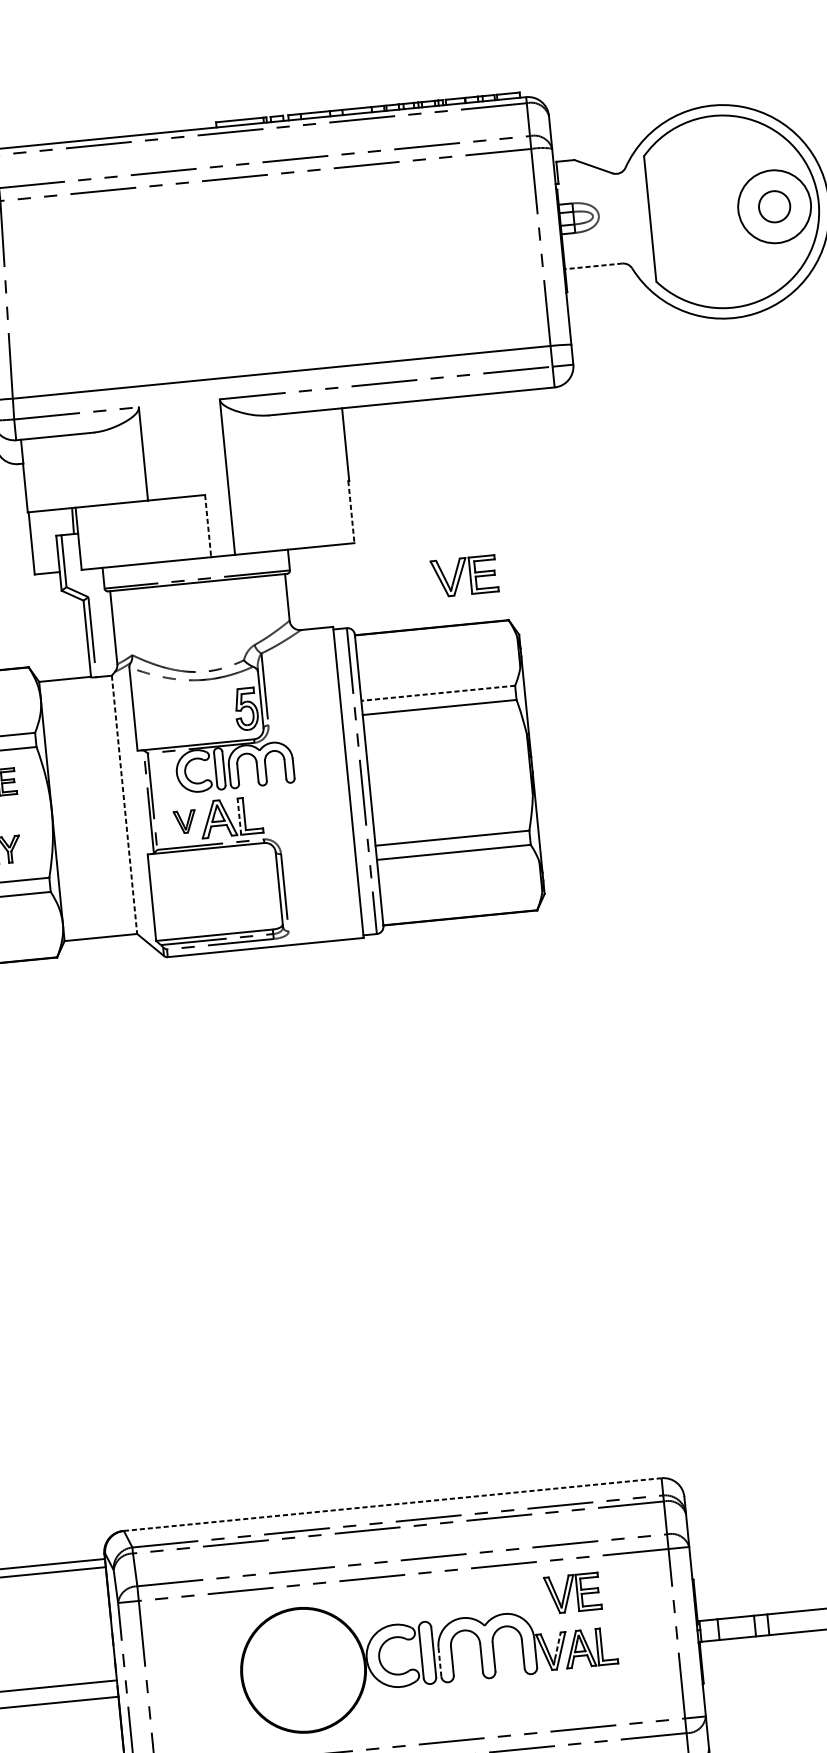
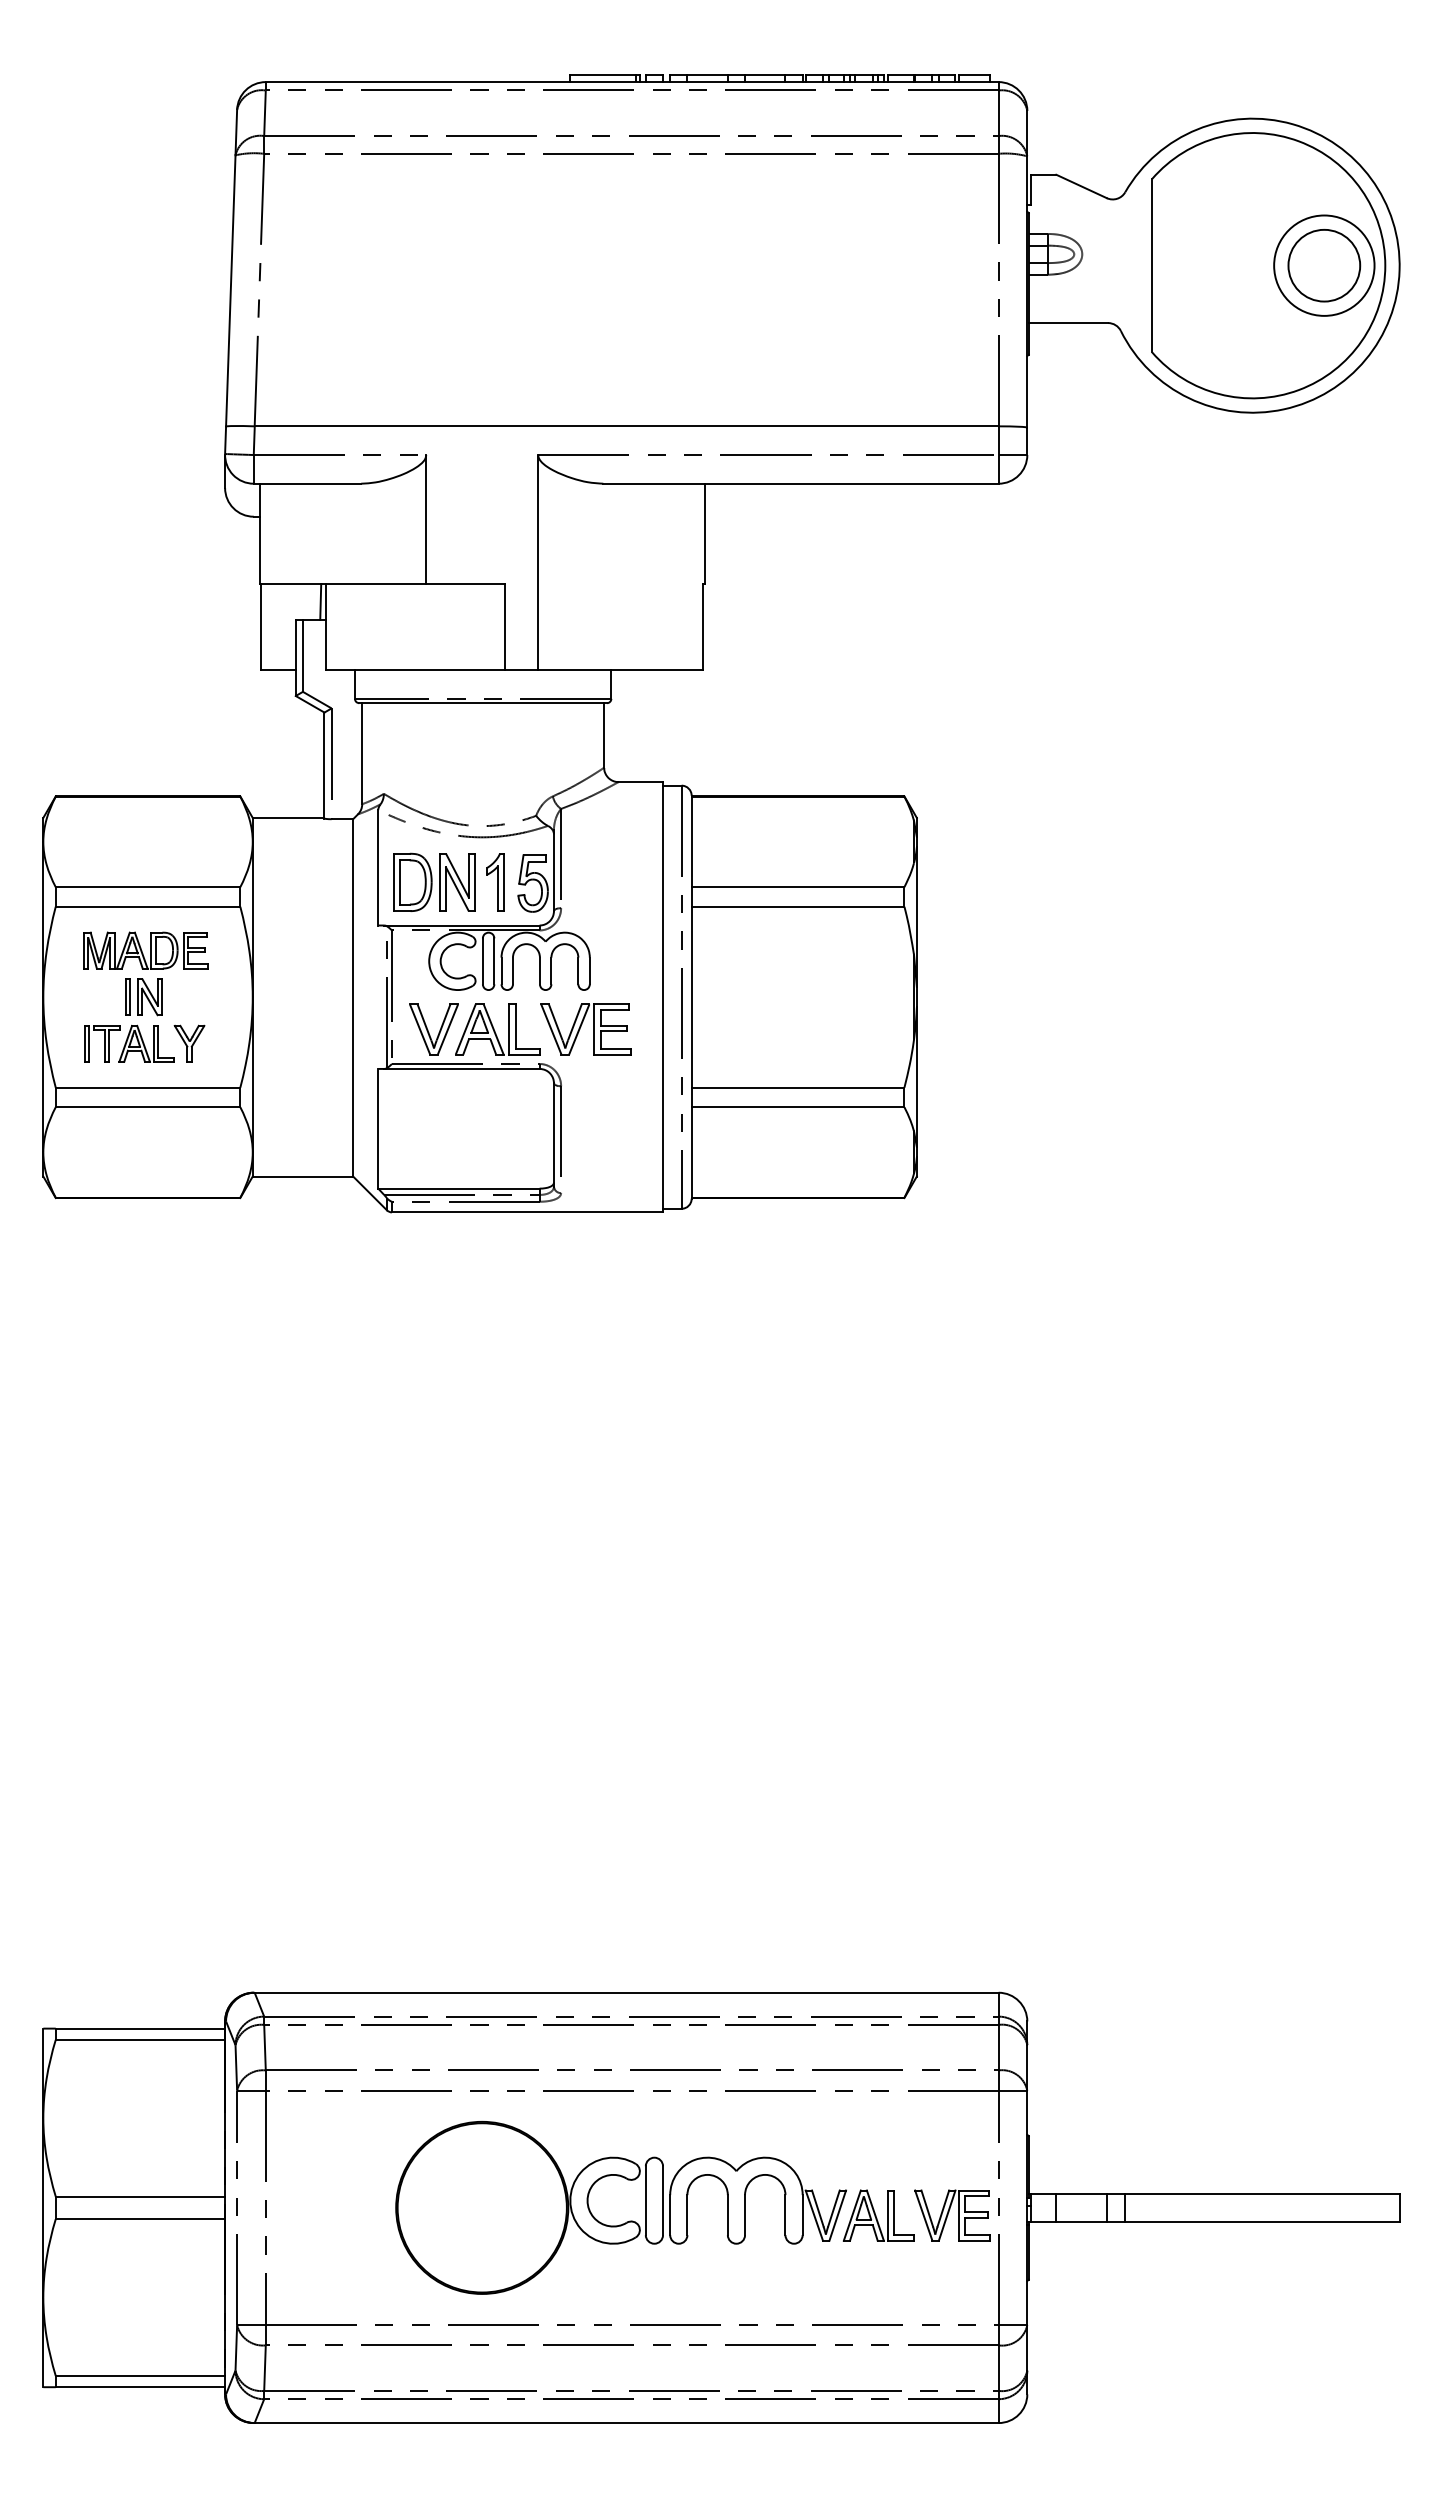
circle: (774, 206) -> (1324, 265), size x1.67
line: (593, 266) -> (1068, 323), dashed -> solid
line: (351, 512) -> (703, 627), dashed -> solid
line: (208, 526) -> (505, 627), dashed -> solid
part: (464, 576) -> (585, 1029), moved
line: (437, 693) -> (797, 887), dashed -> solid
part: (219, 711) -> (495, 882), added
part: (175, 714) -> (434, 881), added
line: (124, 804) -> (353, 997), dashed -> solid
line: (239, 816) -> (509, 1029), dashed -> solid
part: (184, 822) -> (433, 1029), size x1.67
line: (392, 1504) -> (626, 1992), dashed -> solid
part: (572, 1593) -> (952, 2215), moved
line: (557, 1645) -> (833, 2208), dashed -> solid
line: (440, 1662) -> (670, 2215), dashed -> solid

